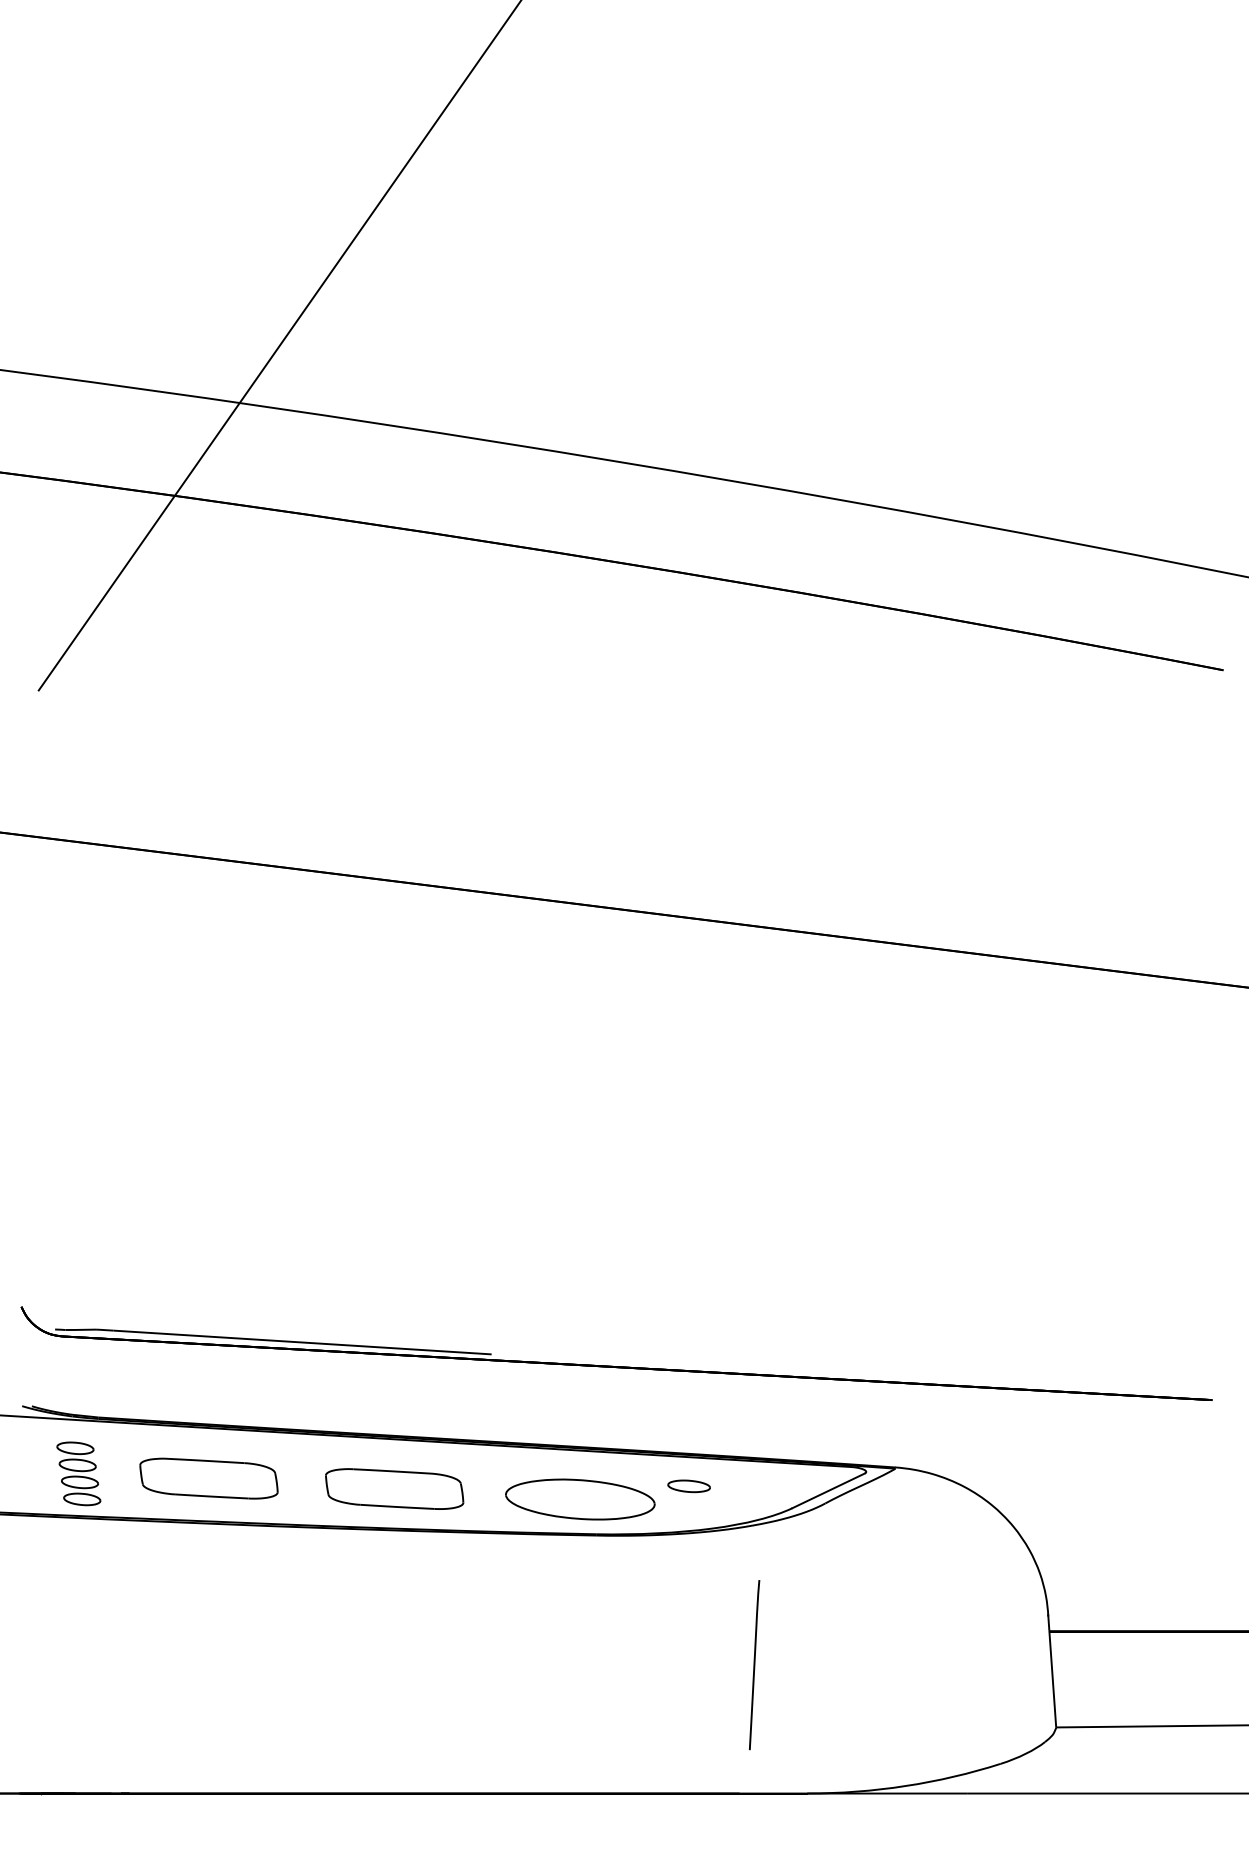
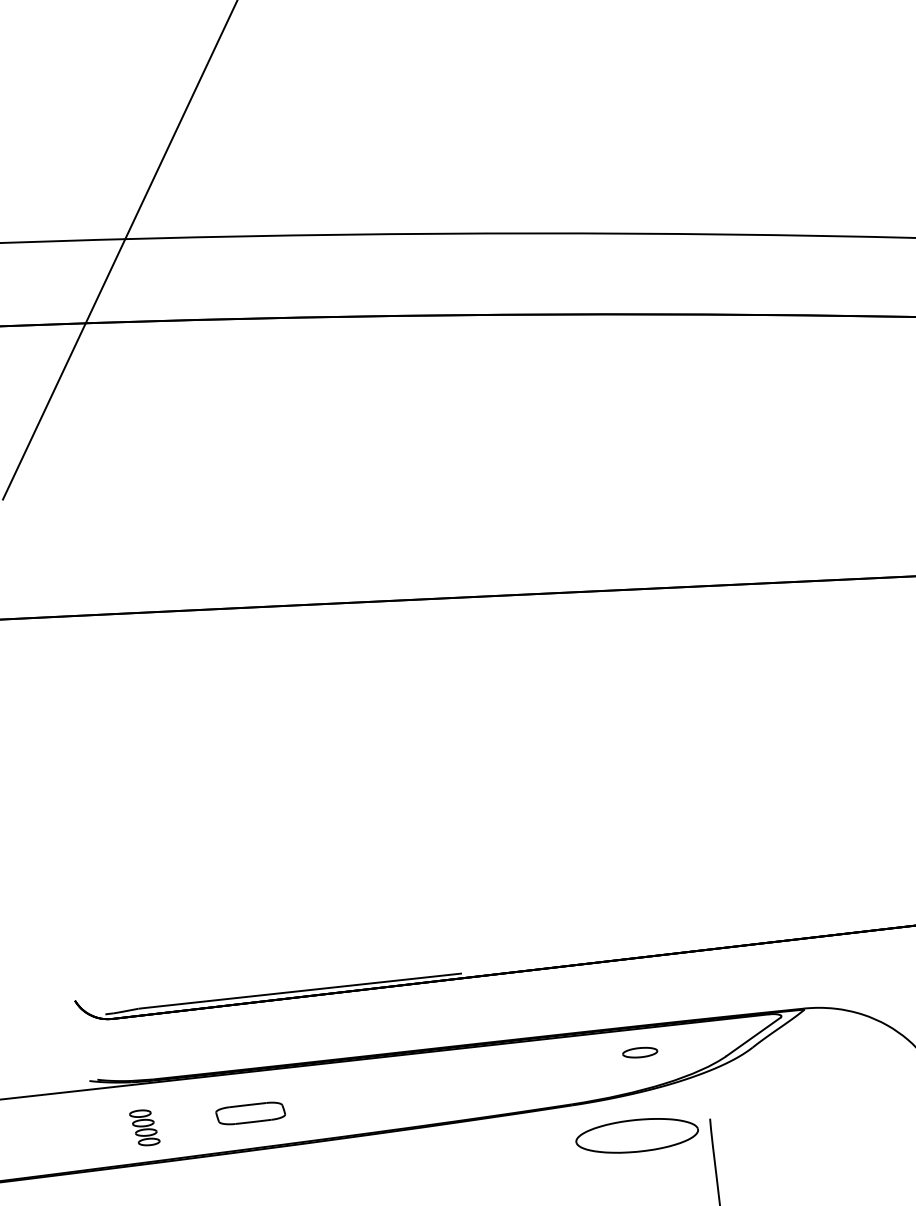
part: (78, 1473) -> (144, 1127), size x0.7
part: (208, 1478) -> (250, 1113), size x0.6
part: (394, 1488) -> (402, 1095), removed
part: (580, 1499) -> (637, 1135), moved

